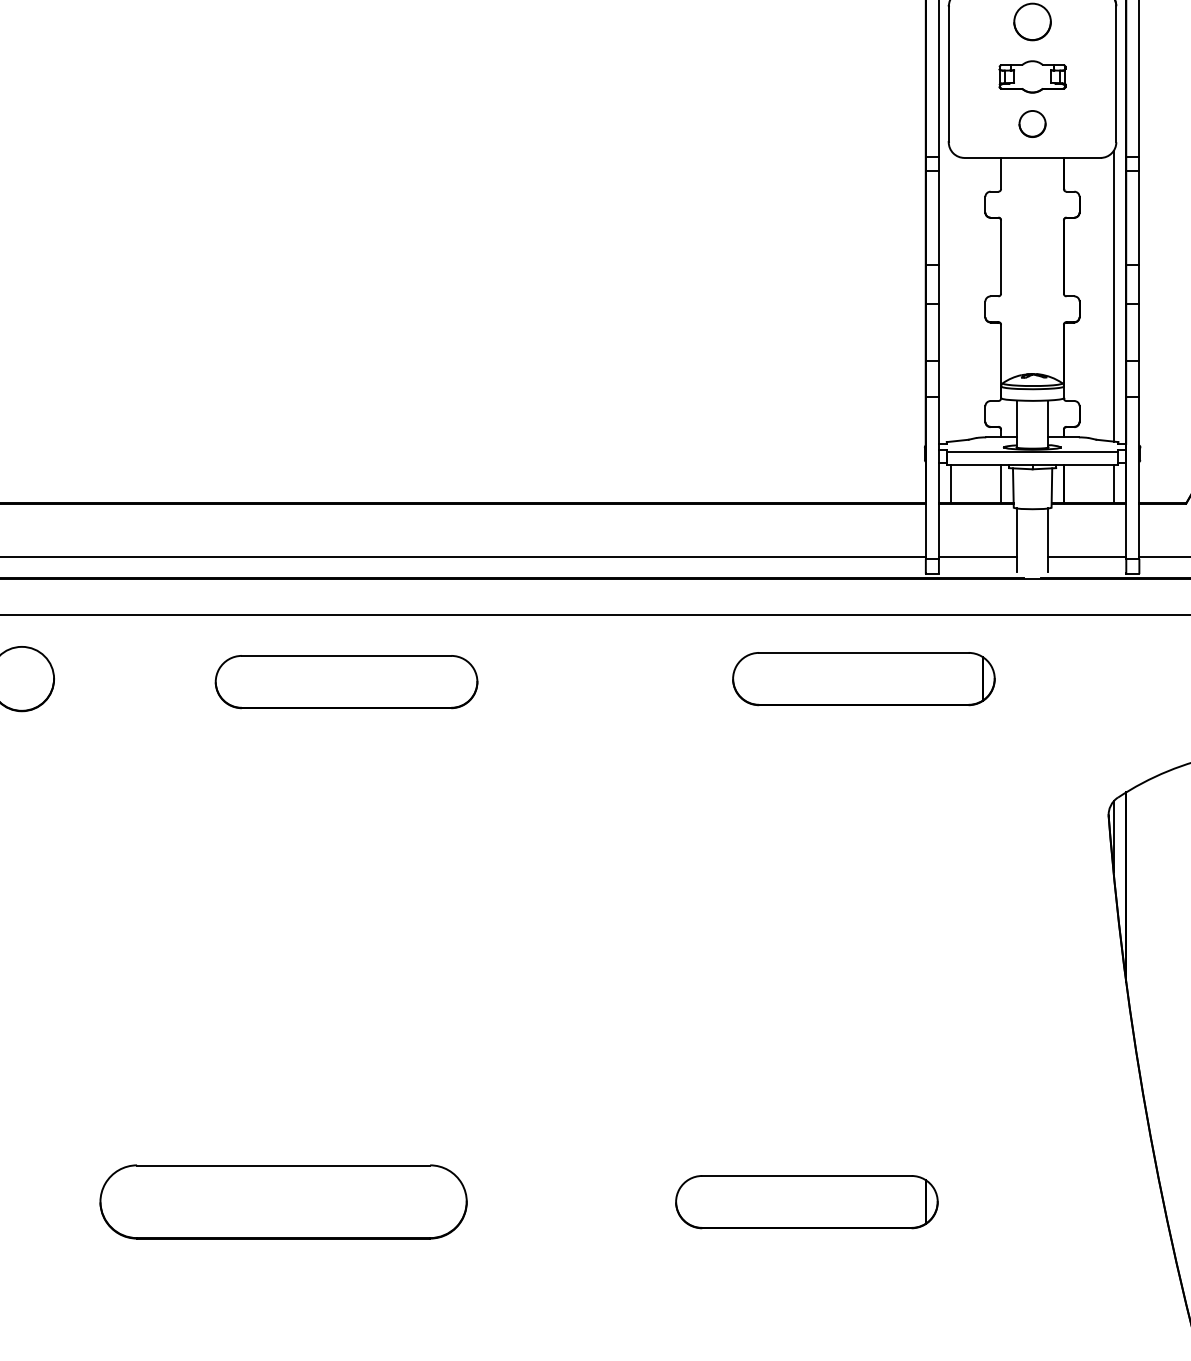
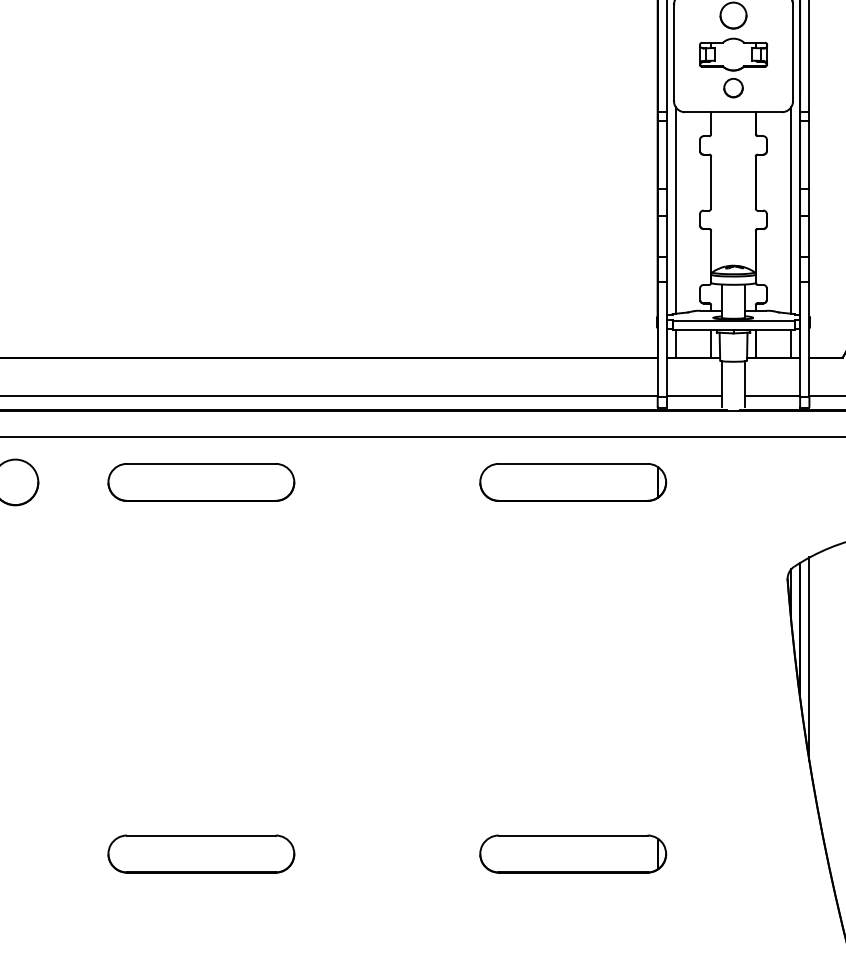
part: (1032, 76) -> (733, 54), size x1.43
line: (951, 296) -> (675, 210), added
part: (863, 679) -> (572, 482), moved
part: (346, 682) -> (201, 482), moved
line: (1139, 927) -> (809, 658), added
part: (283, 1202) -> (201, 854), size x0.71

